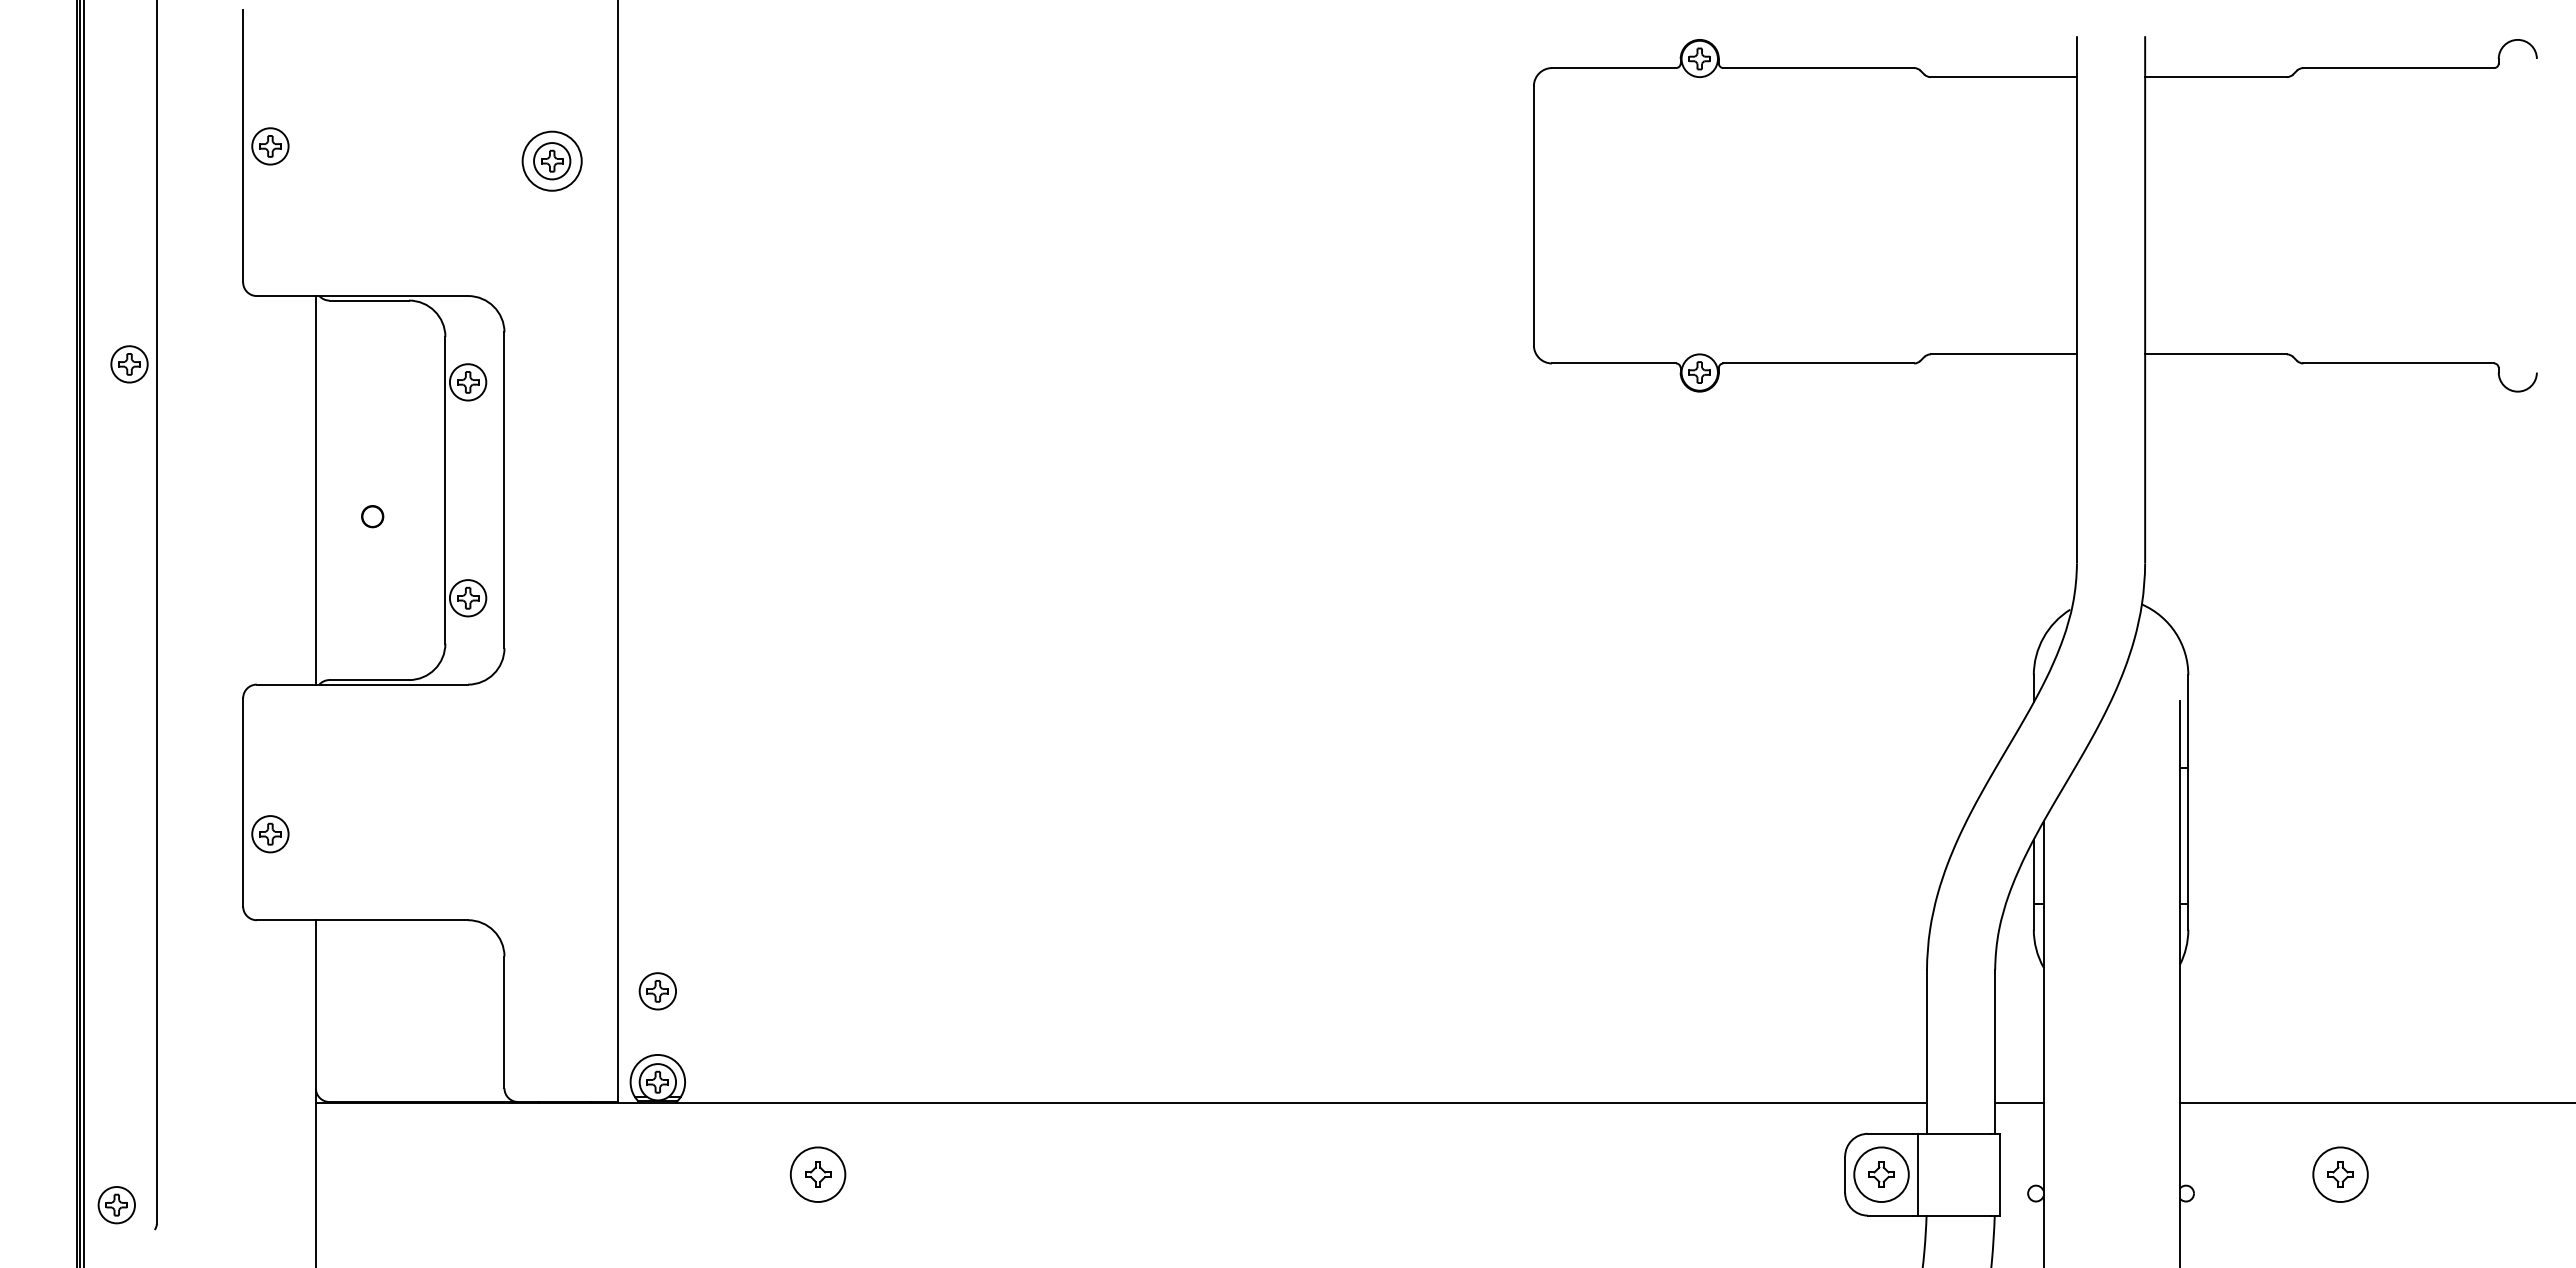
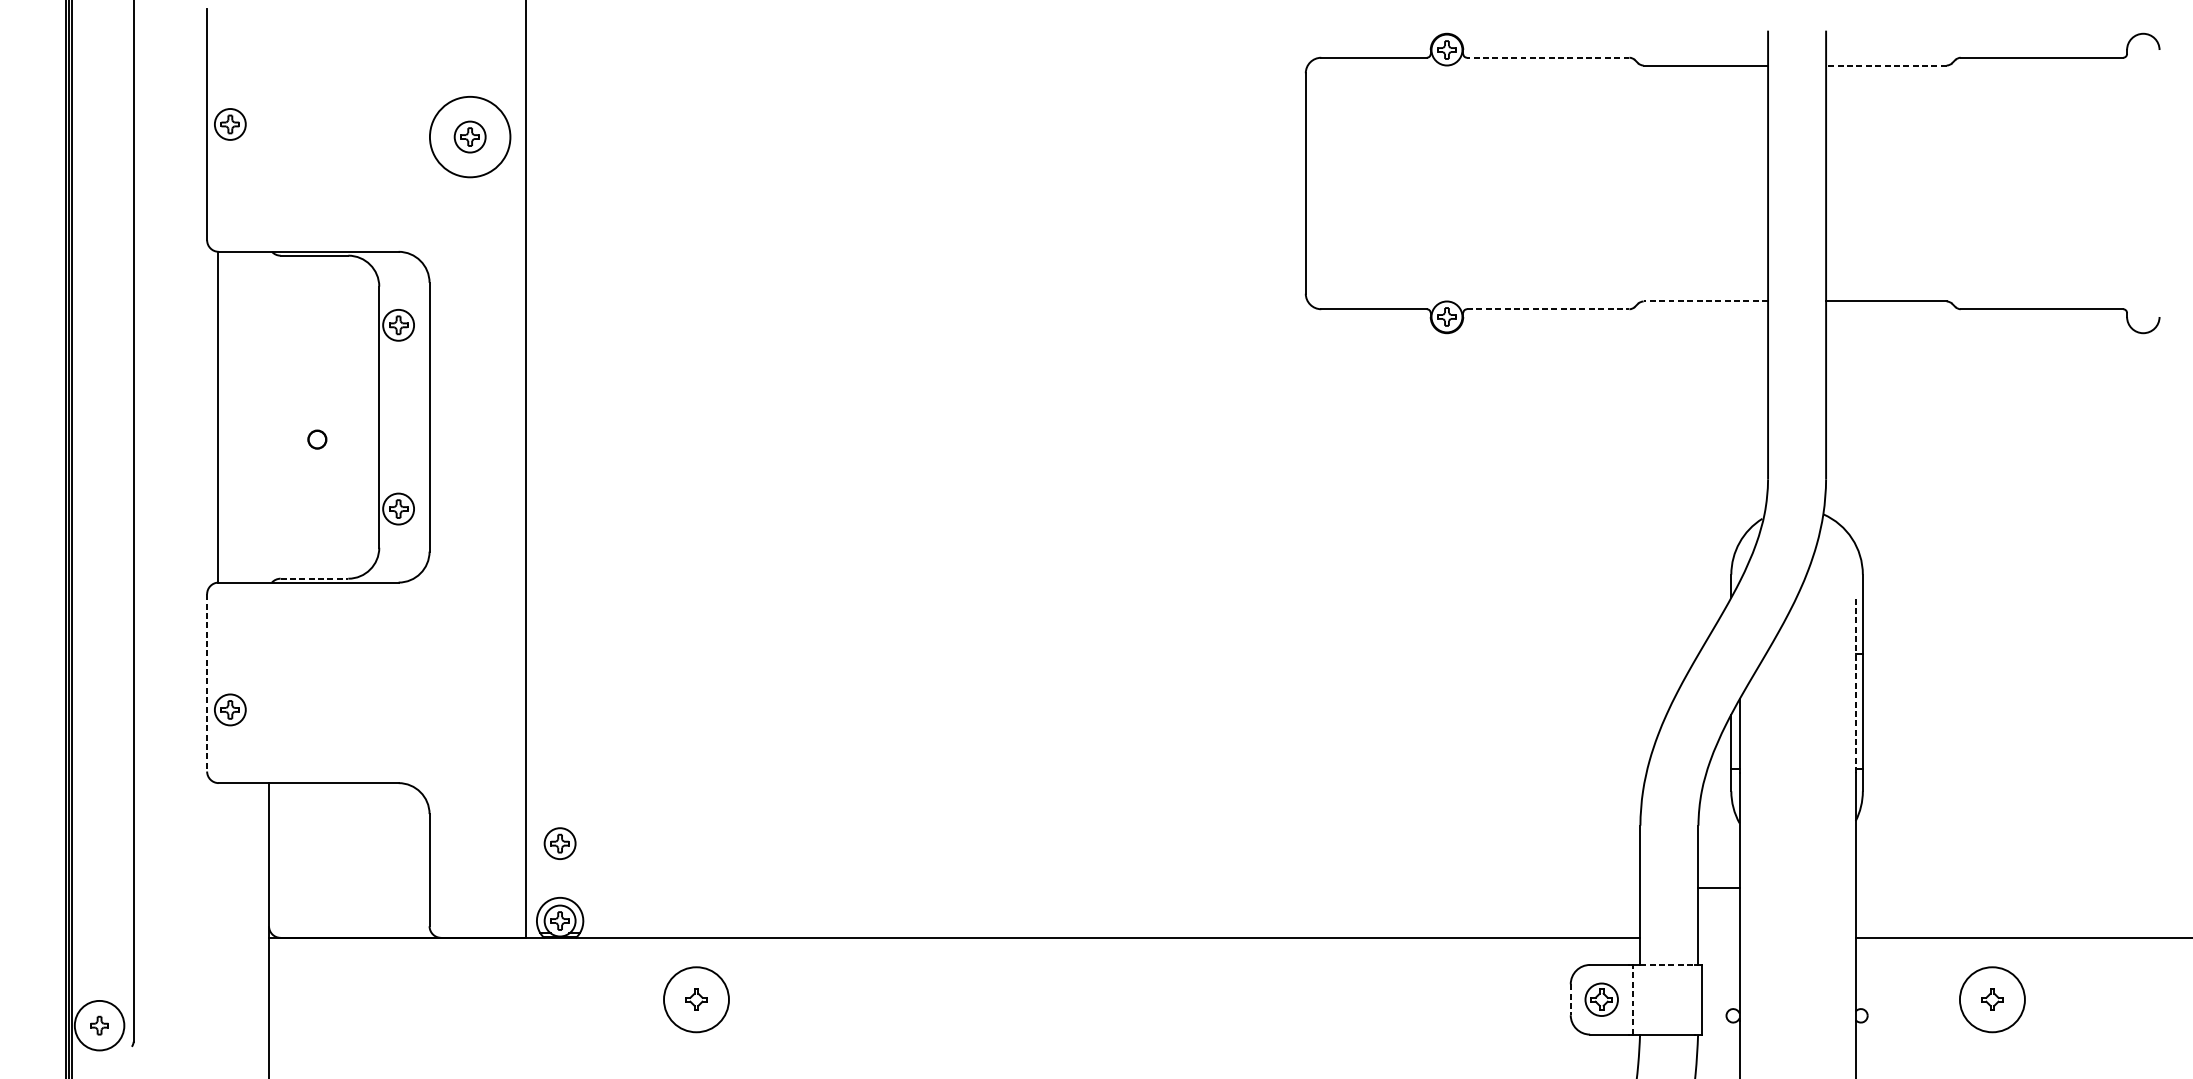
line: (1818, 68) -> (1548, 58), solid -> dashed
line: (2215, 77) -> (1885, 65), solid -> dashed
circle: (551, 160) -> (469, 136), size x1.6
line: (2003, 354) -> (1705, 301), solid -> dashed
line: (1819, 363) -> (1548, 309), solid -> dashed
part: (129, 364) -> (110, 310), removed
line: (315, 489) -> (217, 416), moved
line: (369, 680) -> (314, 579), solid -> dashed
line: (243, 802) -> (207, 682), solid -> dashed
line: (2179, 804) -> (1855, 684), solid -> dashed
line: (2019, 1102) -> (1719, 888), moved
line: (1958, 1133) -> (1667, 964), solid -> dashed
circle: (817, 1174) -> (696, 999), size x1.4
circle: (1881, 1174) -> (1601, 999), size x0.7
line: (1917, 1174) -> (1632, 999), solid -> dashed
circle: (2340, 1174) -> (1992, 999), size x1.4
line: (1845, 1175) -> (1571, 1000), solid -> dashed
circle: (116, 1205) -> (99, 1025), size x1.6

